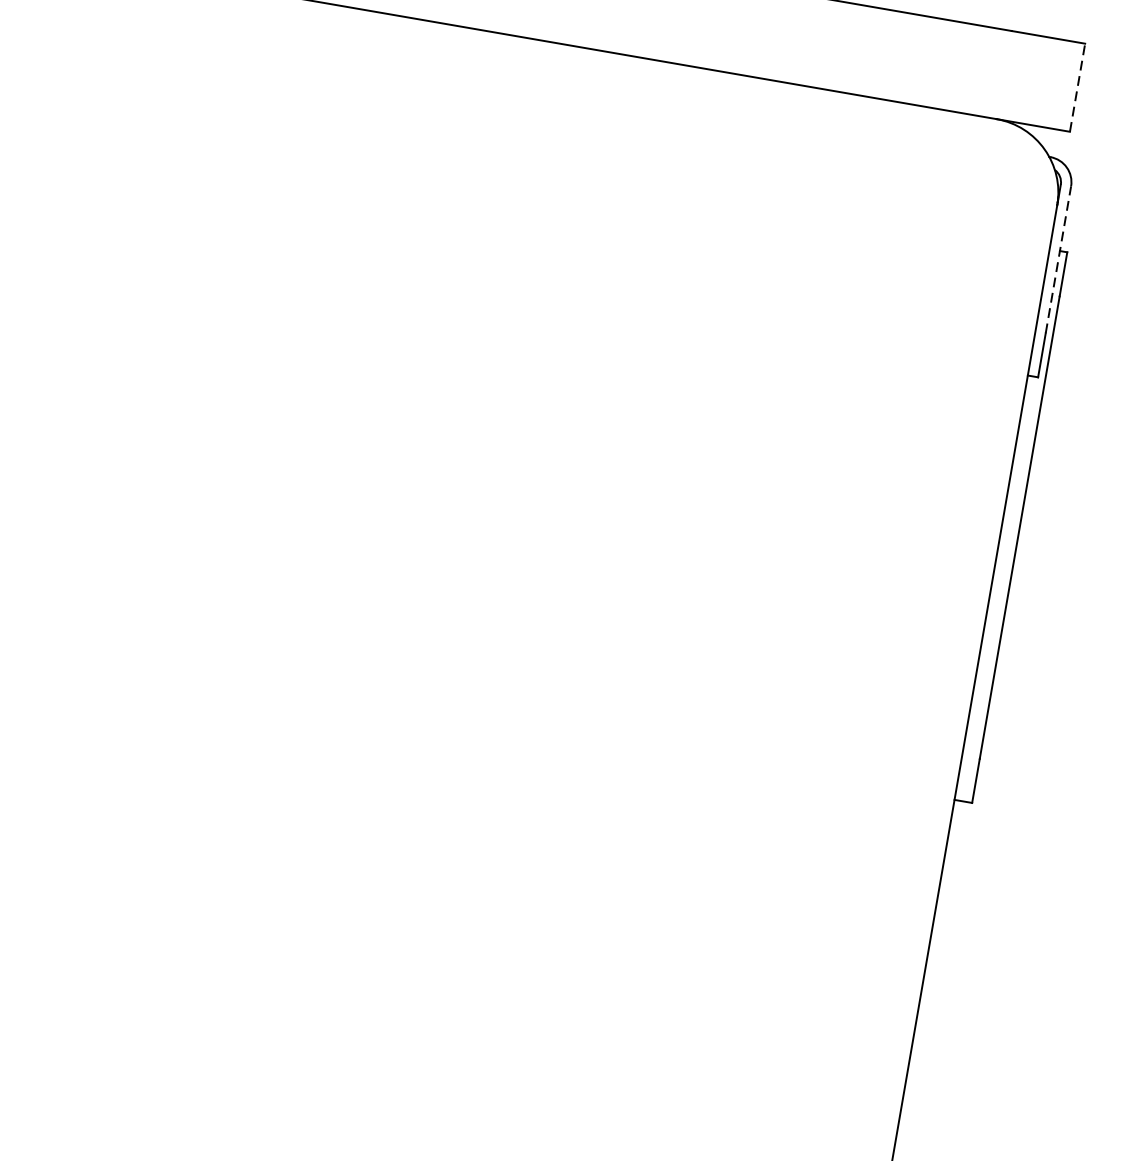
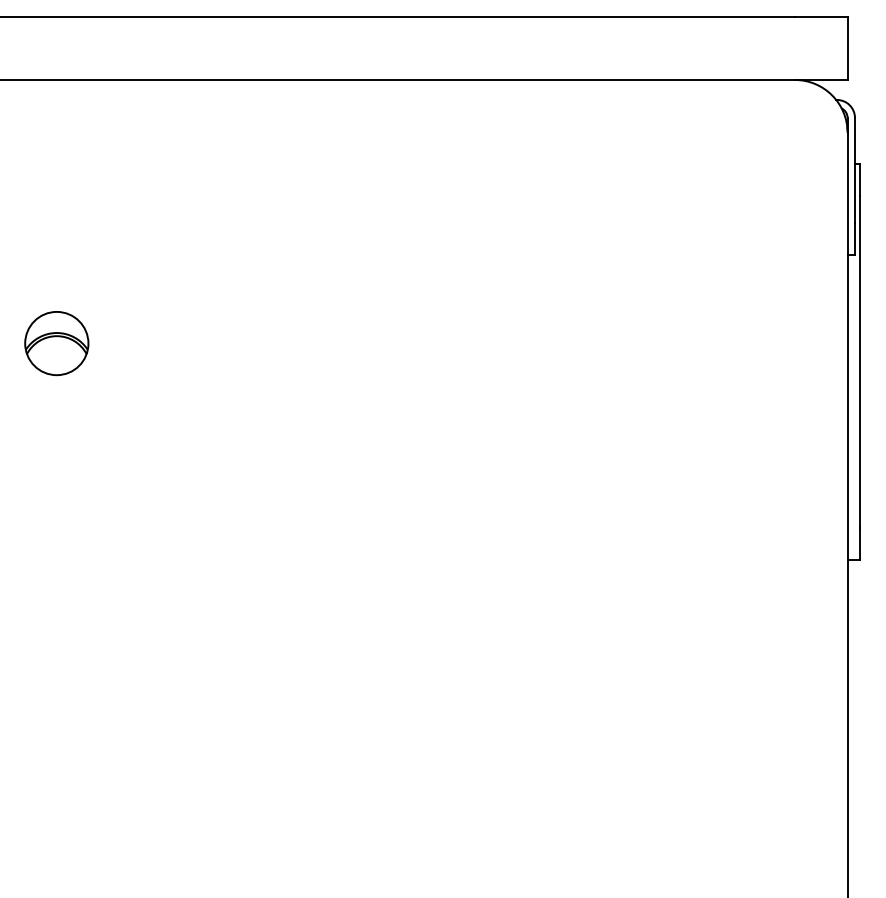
line: (1077, 87) -> (847, 48), dashed -> solid
line: (1057, 259) -> (854, 170), dashed -> solid

